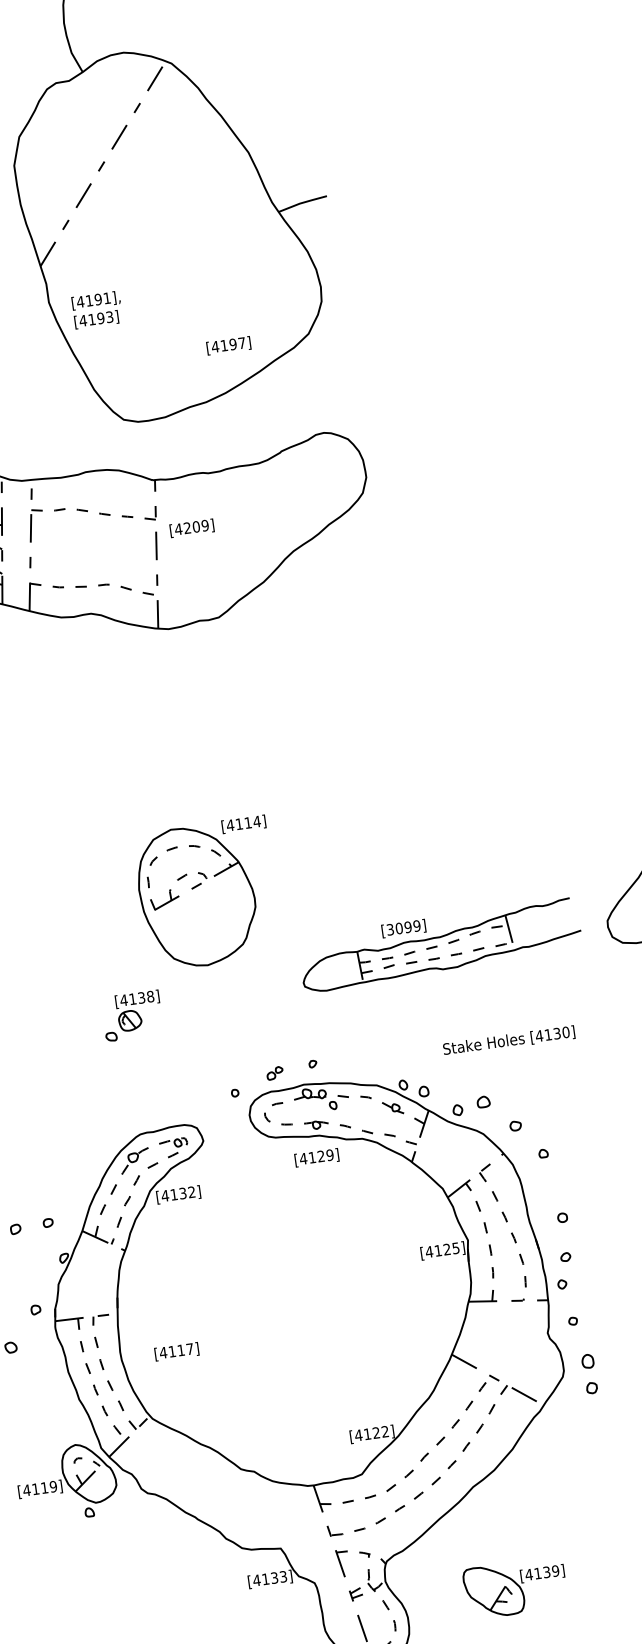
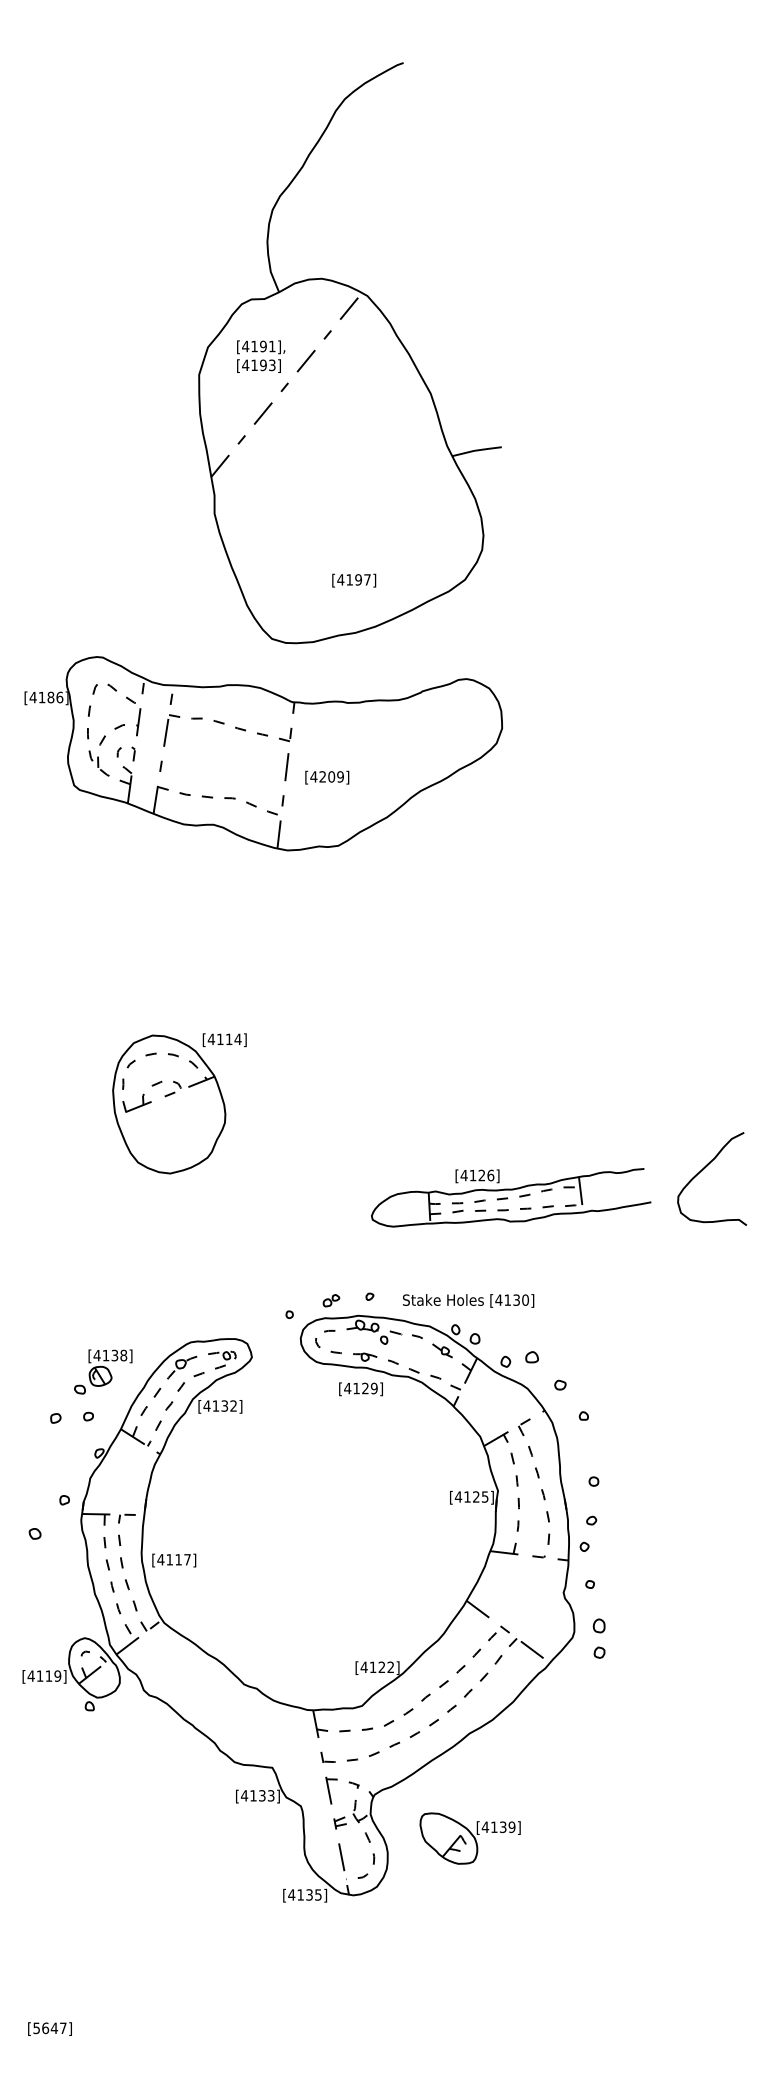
text: (97, 309) -> (261, 356), moved
text: (229, 345) -> (354, 580), moved
text: (192, 528) -> (327, 777), moved
part: (207, 893) -> (179, 1103), moved
text: (403, 927) -> (477, 1175), [3099] -> [4126]
part: (132, 1015) -> (103, 1371), moved
text: (509, 1040) -> (468, 1300), moved
text: (177, 1351) -> (174, 1560), moved
part: (514, 1588) -> (469, 1838), moved

